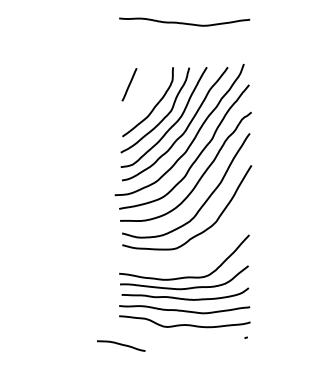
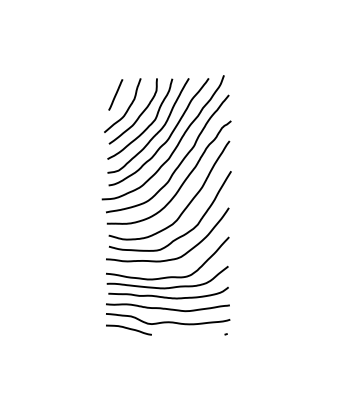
curve: (184, 22) -> (167, 36), removed
curve: (141, 99) -> (127, 108), added
curve: (188, 257) -> (171, 258), added
curve: (120, 345) -> (128, 329), moved

